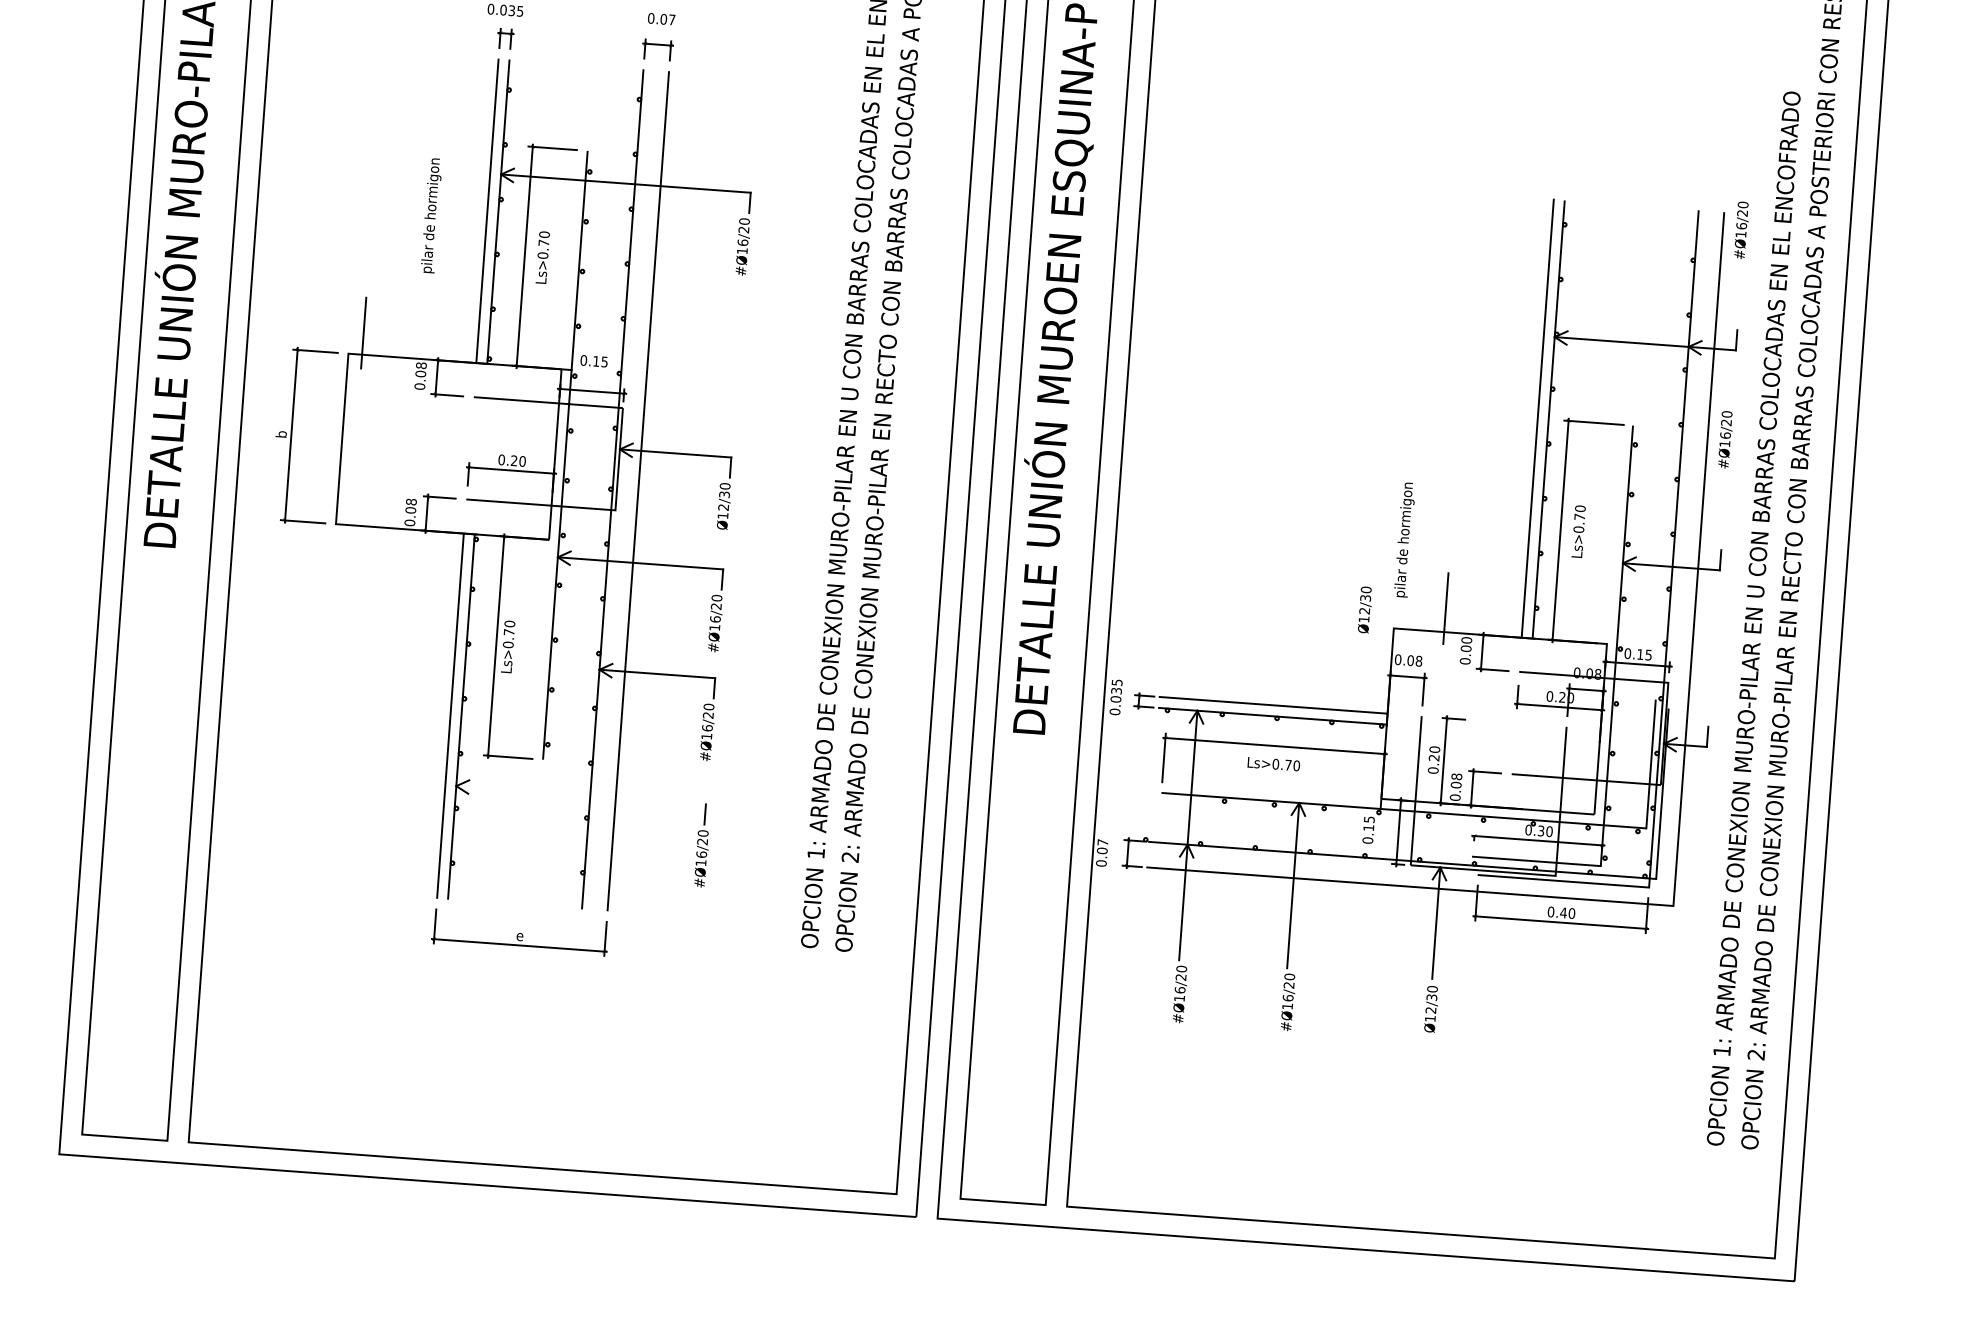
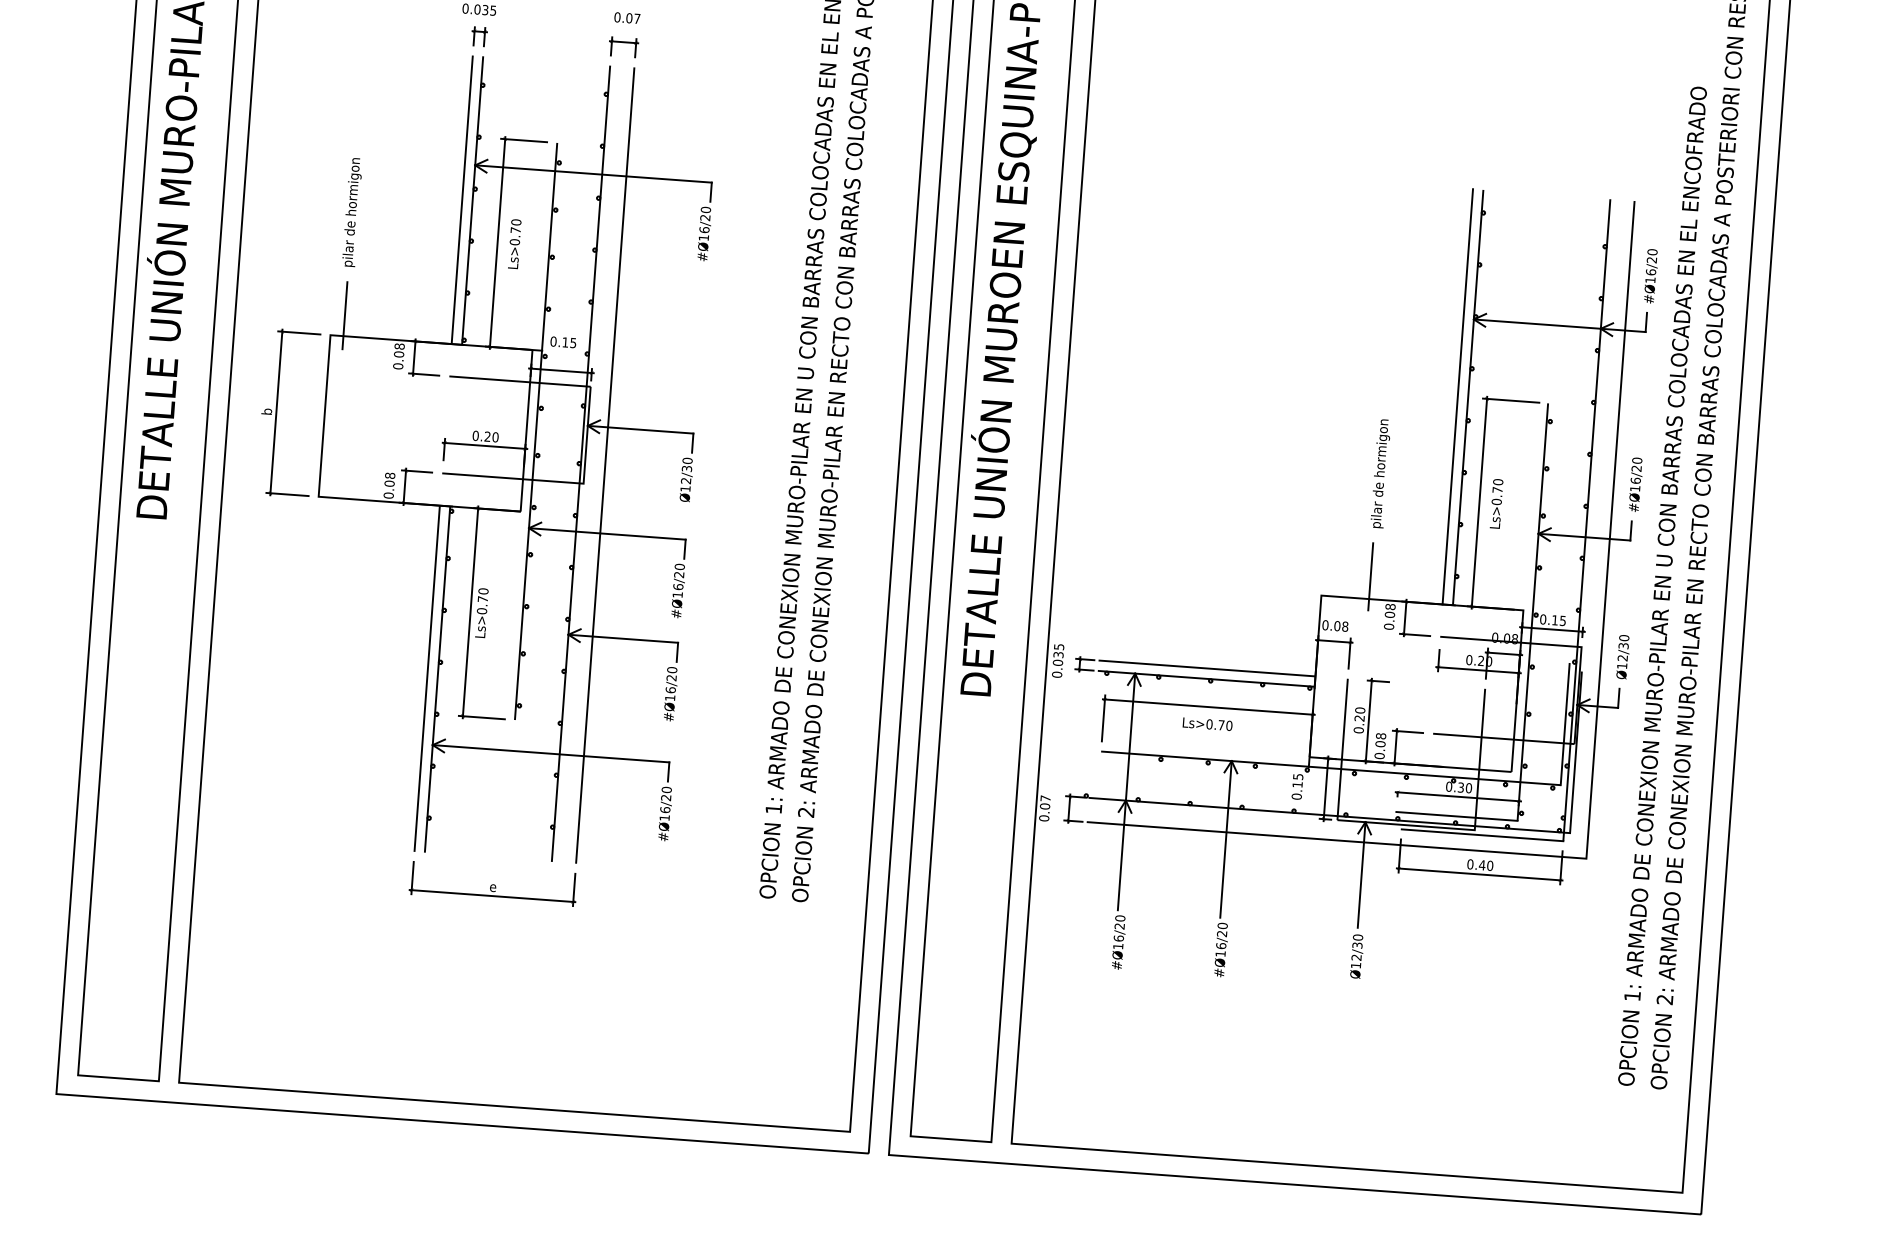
text: (430, 215) -> (351, 212), moved
text: (1741, 230) -> (1650, 276), moved
text: (1725, 439) -> (1635, 484), moved
text: (1404, 539) -> (1380, 473), moved
text: (1364, 610) -> (1622, 657), moved
text: (1466, 639) -> (1390, 606), 0.00 -> 0.08
line: (580, 795) -> (550, 753), added

